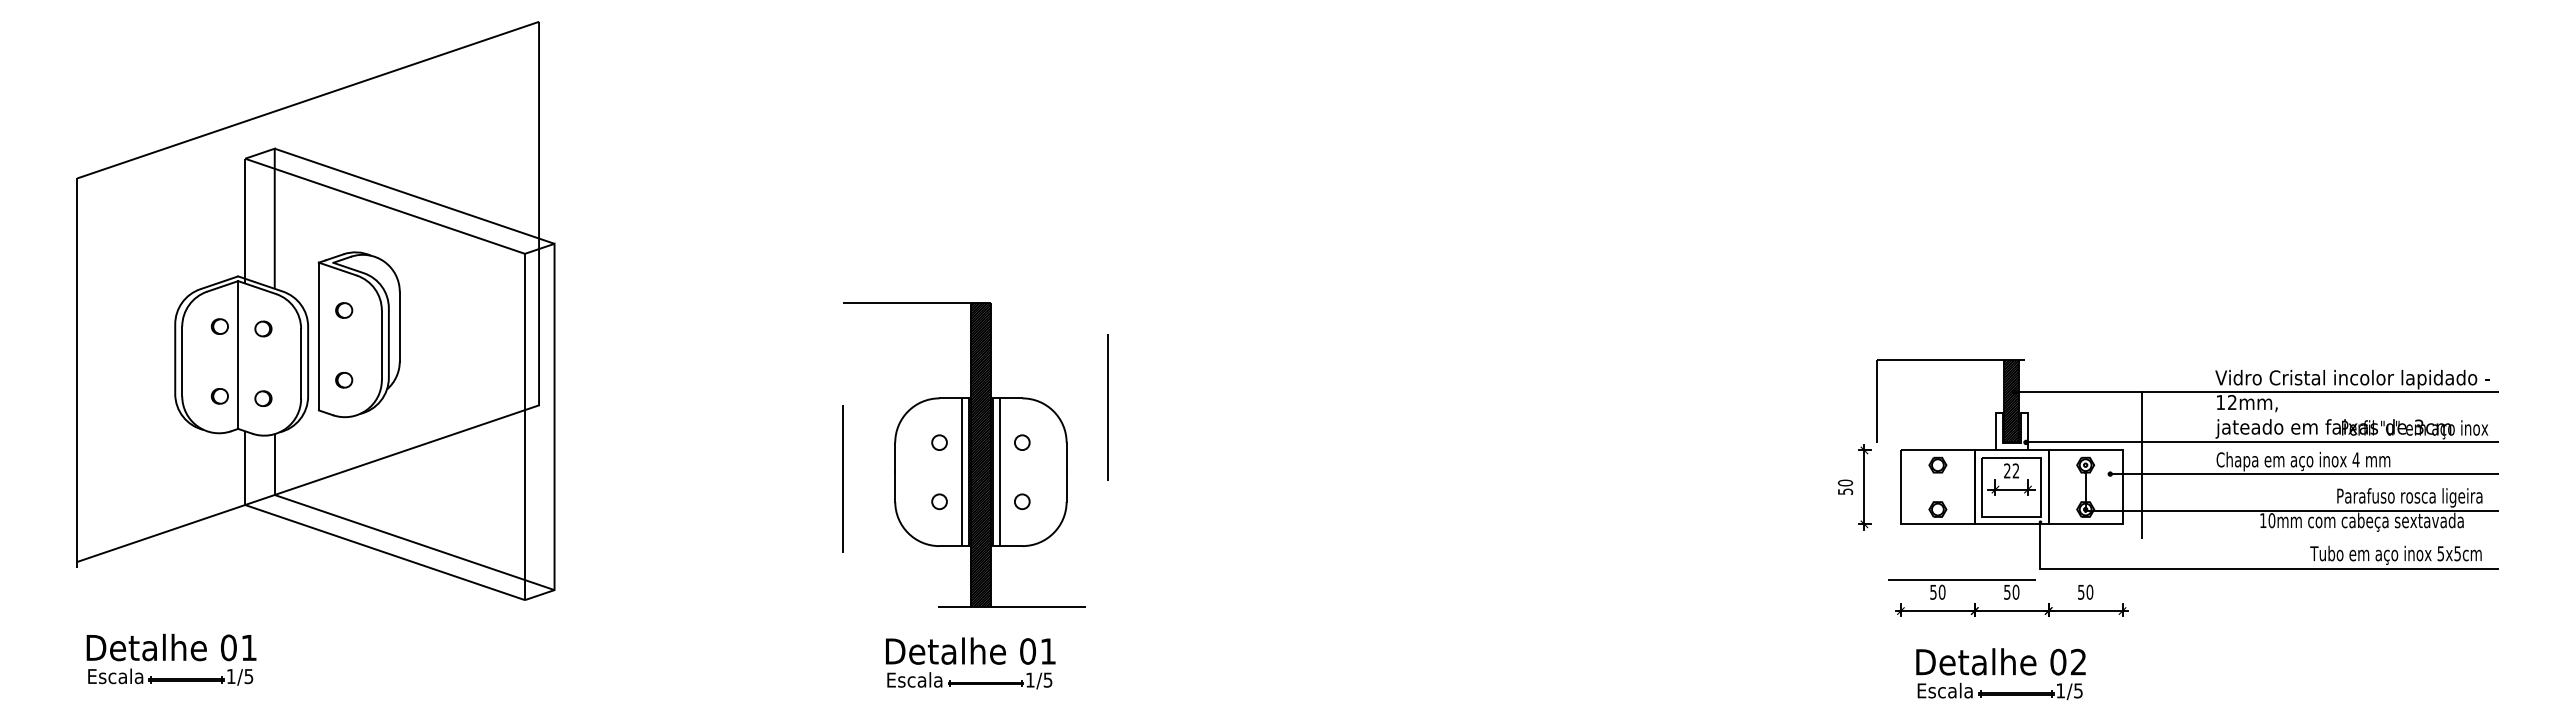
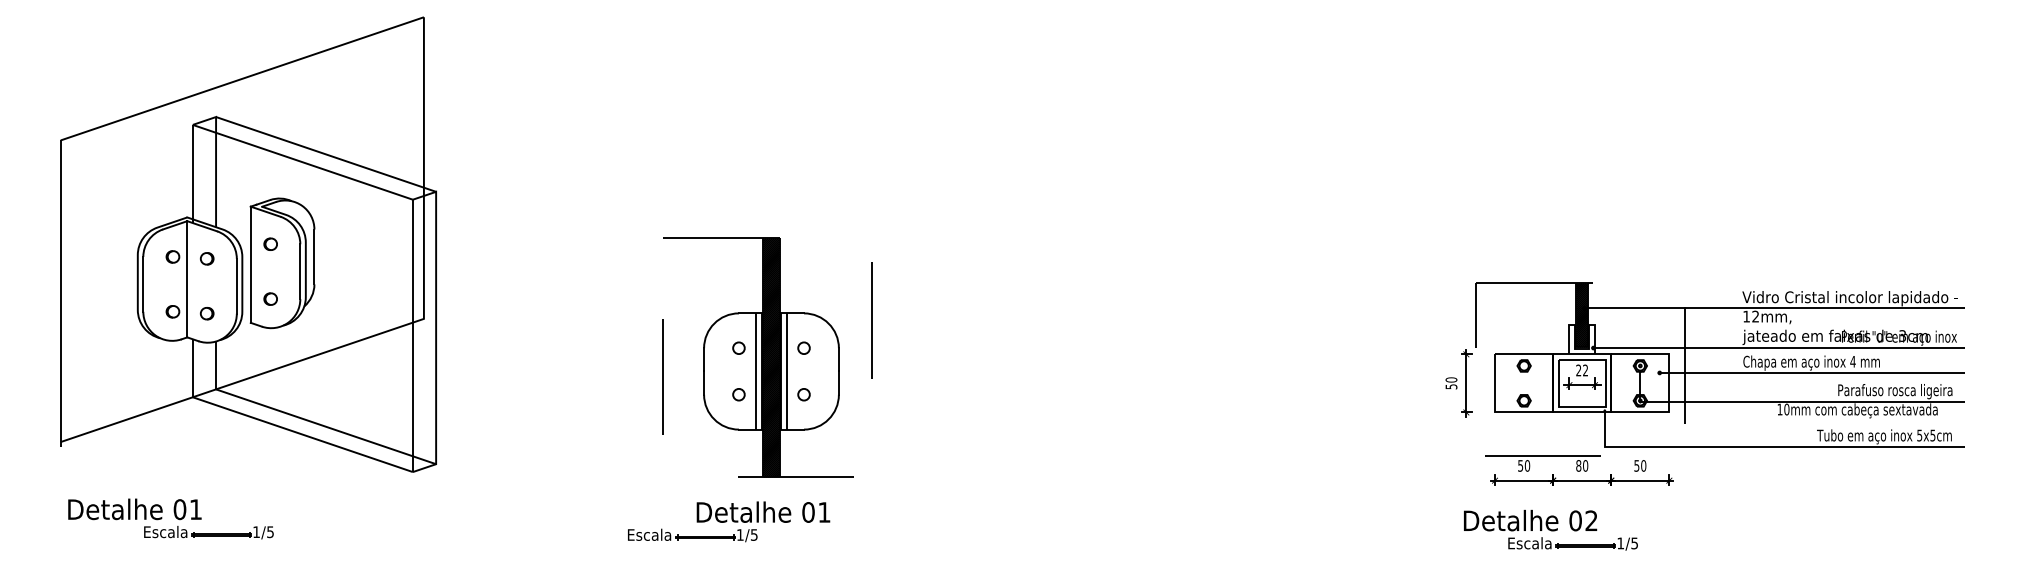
text: (2007, 591) -> (1578, 465), 50 -> 80
text: (2000, 661) -> (1530, 520), moved
part: (170, 676) -> (208, 532), moved
part: (969, 680) -> (692, 535), moved

